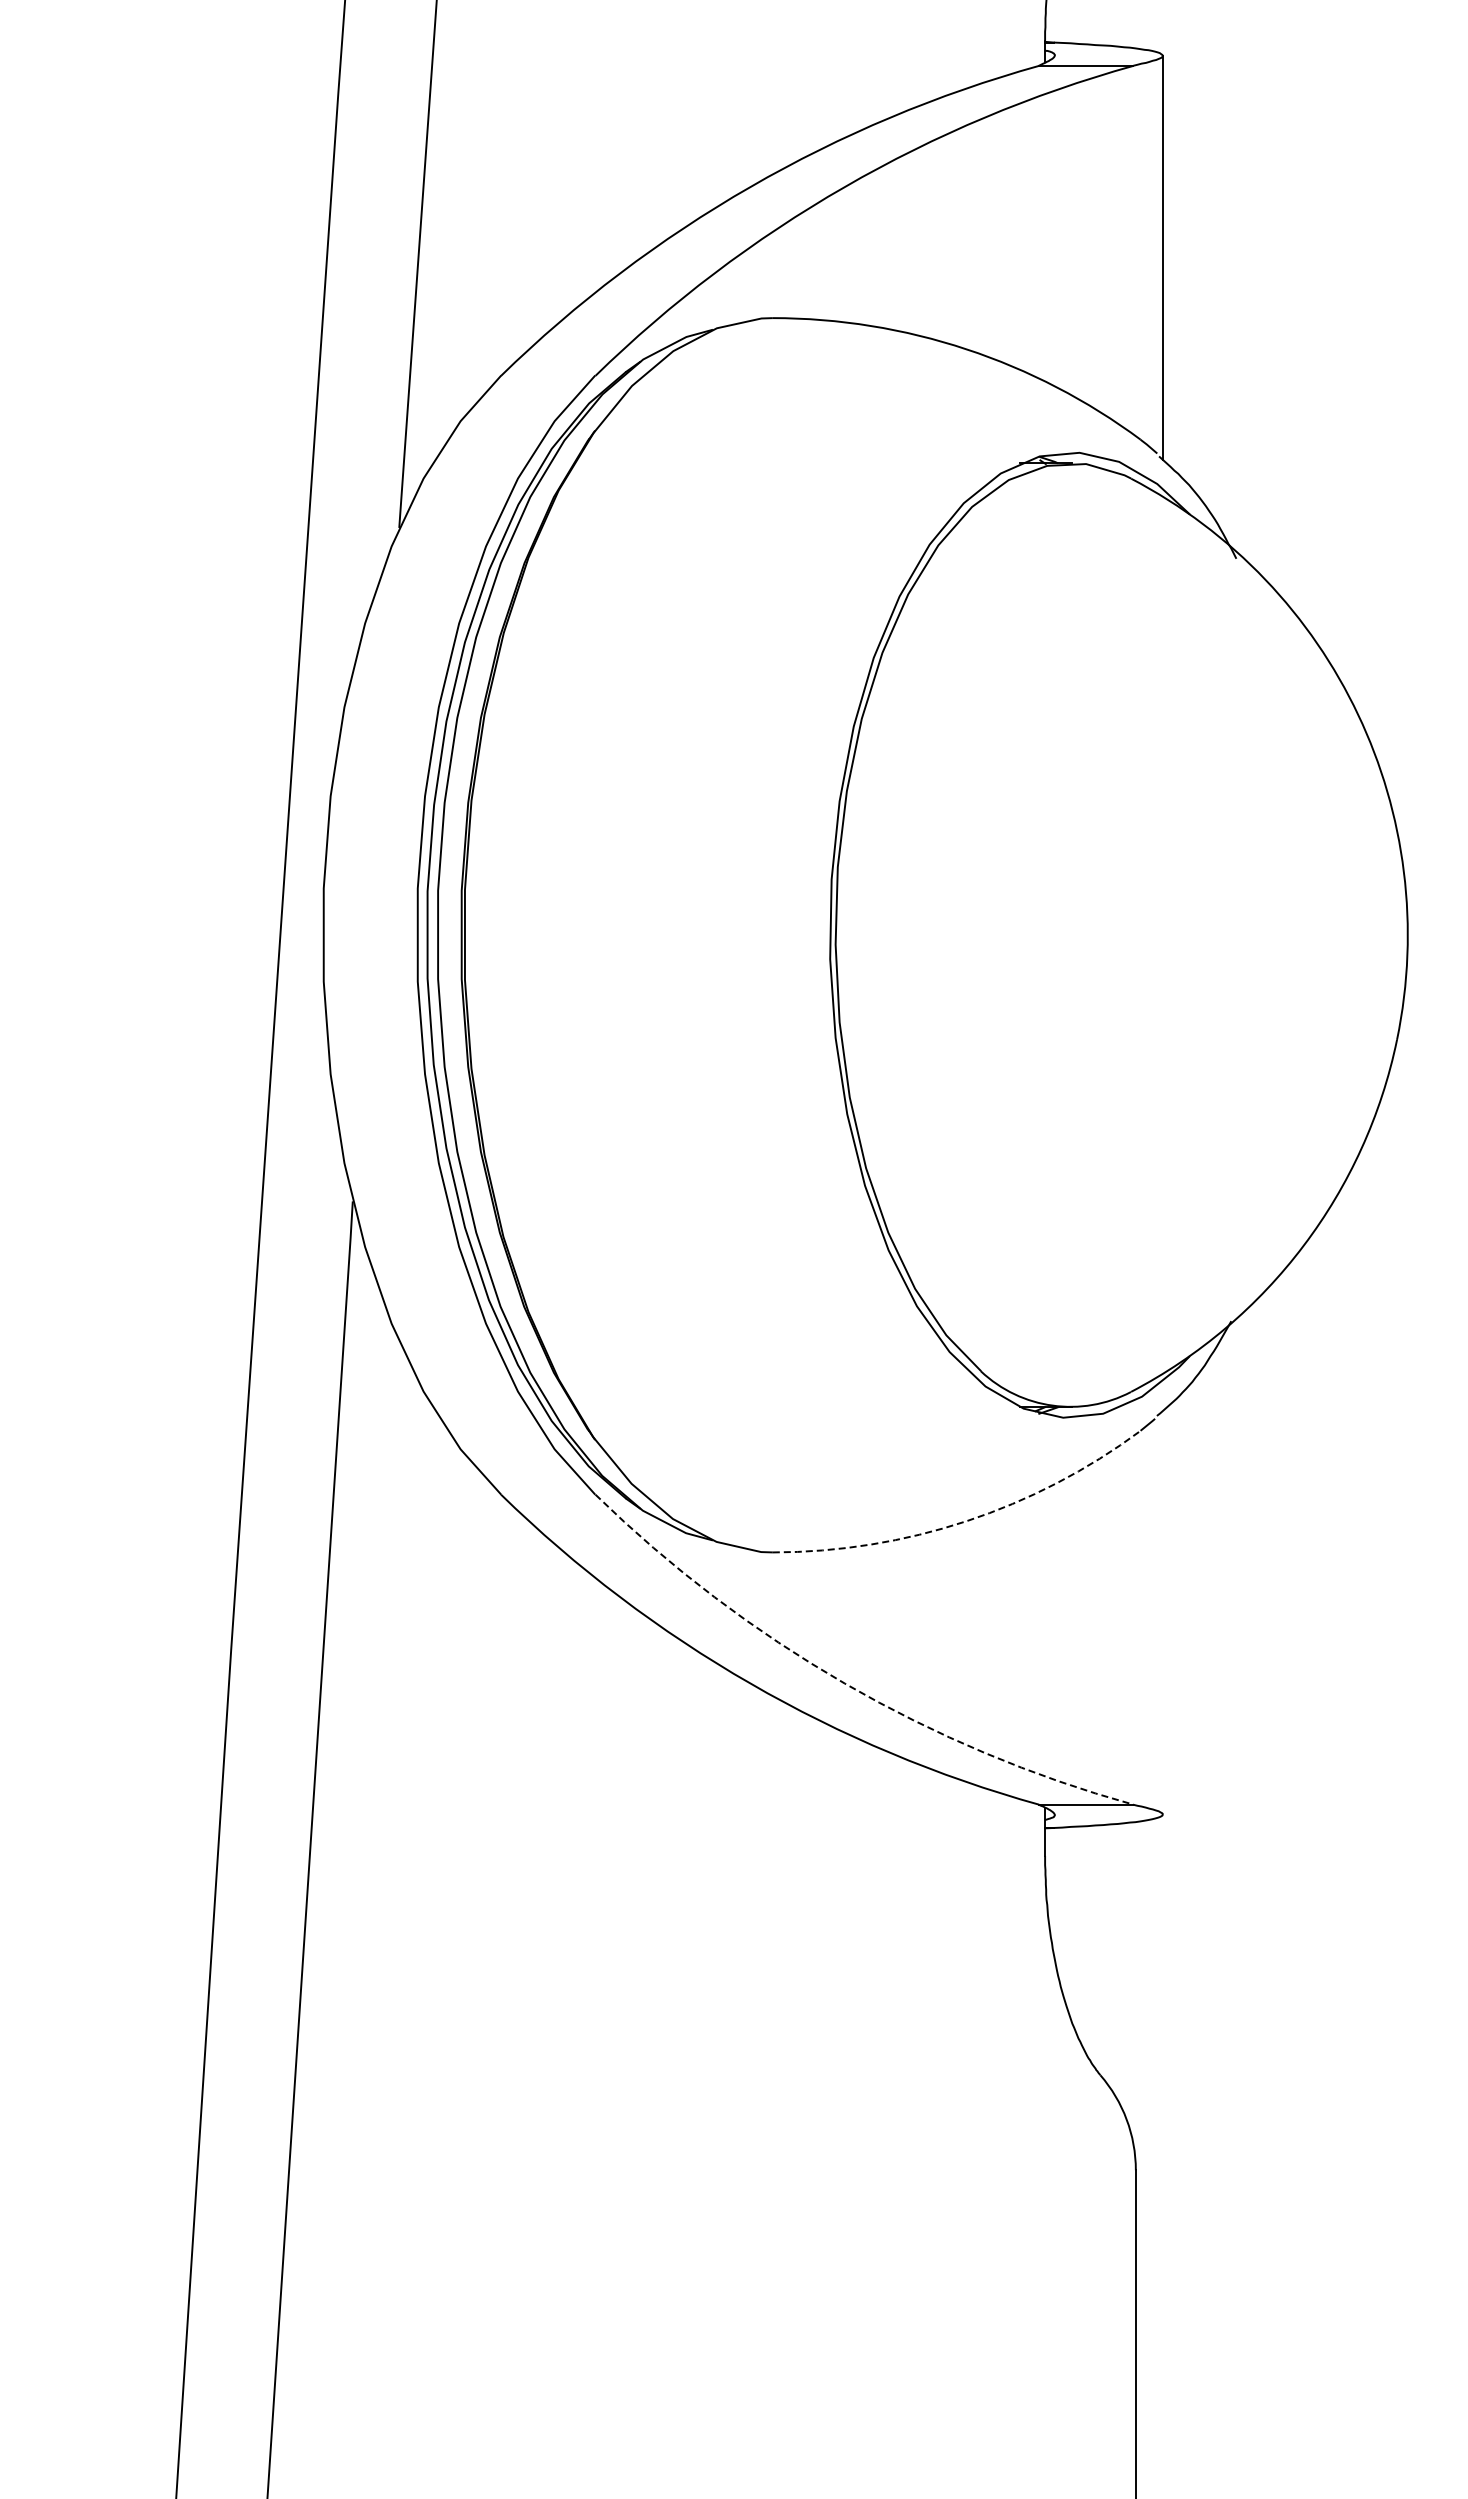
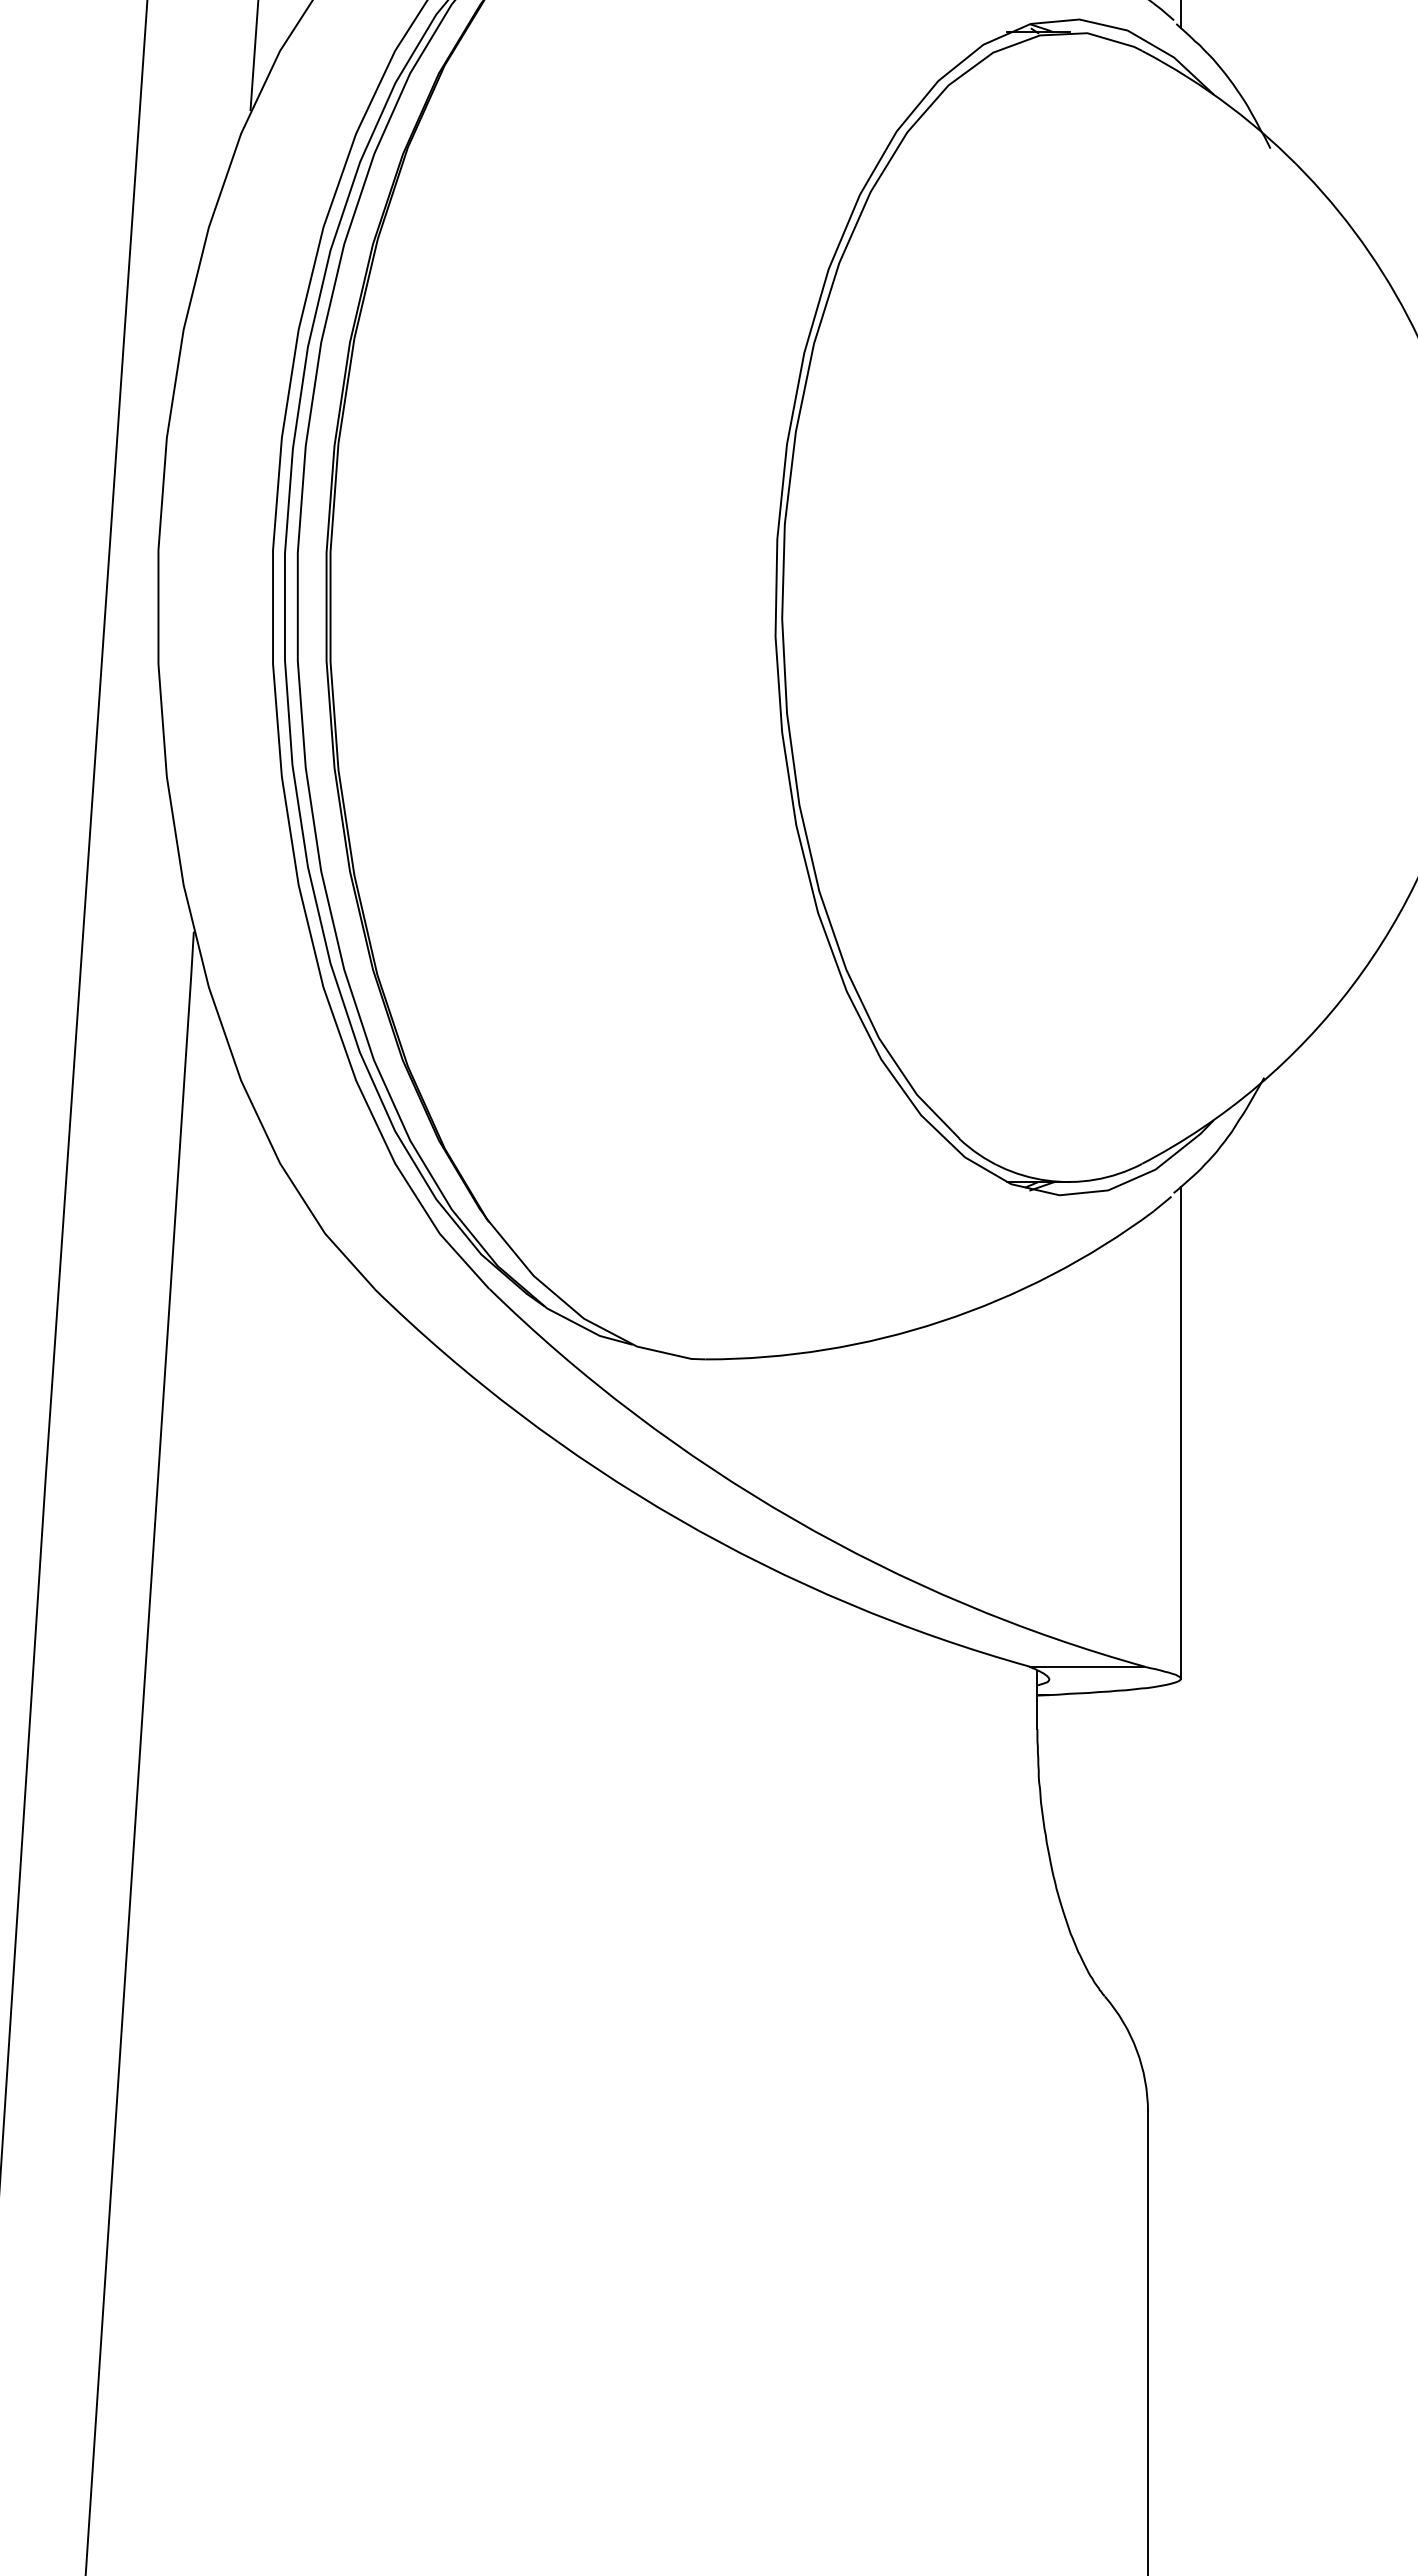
arc: (966, 1521) -> (941, 1321), dashed -> solid
line: (1162, 1612) -> (1180, 1432), added
arc: (844, 1683) -> (792, 1519), dashed -> solid

